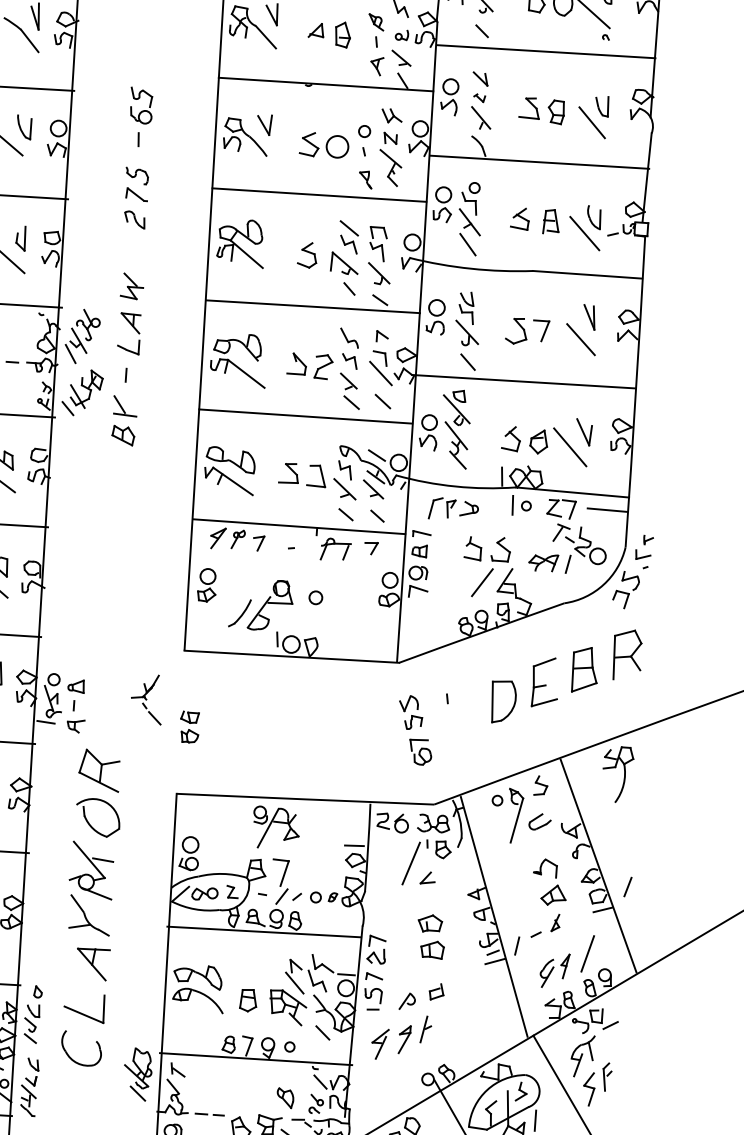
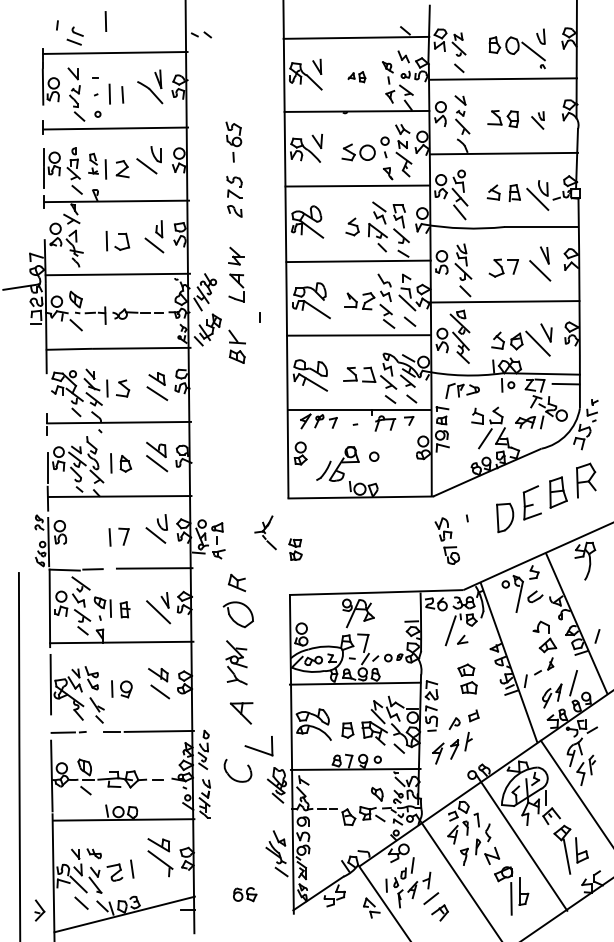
part: (329, 32) -> (356, 76), size x0.6
part: (592, 116) -> (537, 120), size x0.6
line: (124, 375) -> (259, 317), moved
part: (98, 769) -> (236, 582), size x0.6
part: (90, 888) -> (236, 662), size x0.7
part: (83, 1008) -> (258, 746), moved

